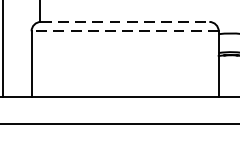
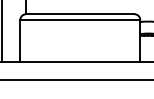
line: (125, 22) -> (80, 14), dashed -> solid
line: (123, 31) -> (79, 20), dashed -> solid

